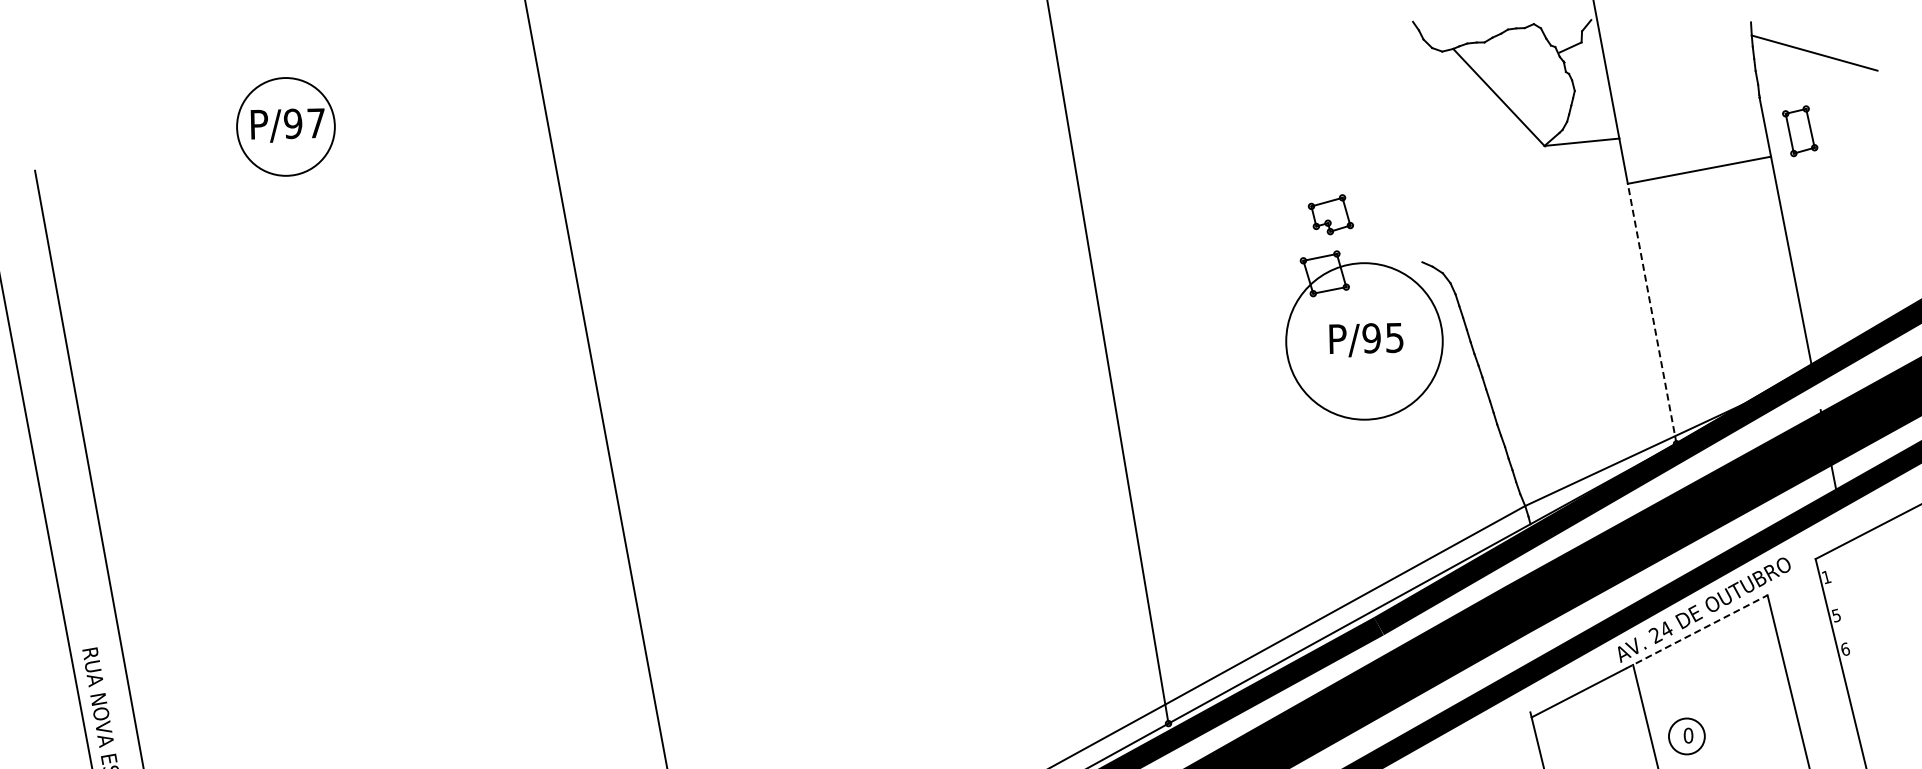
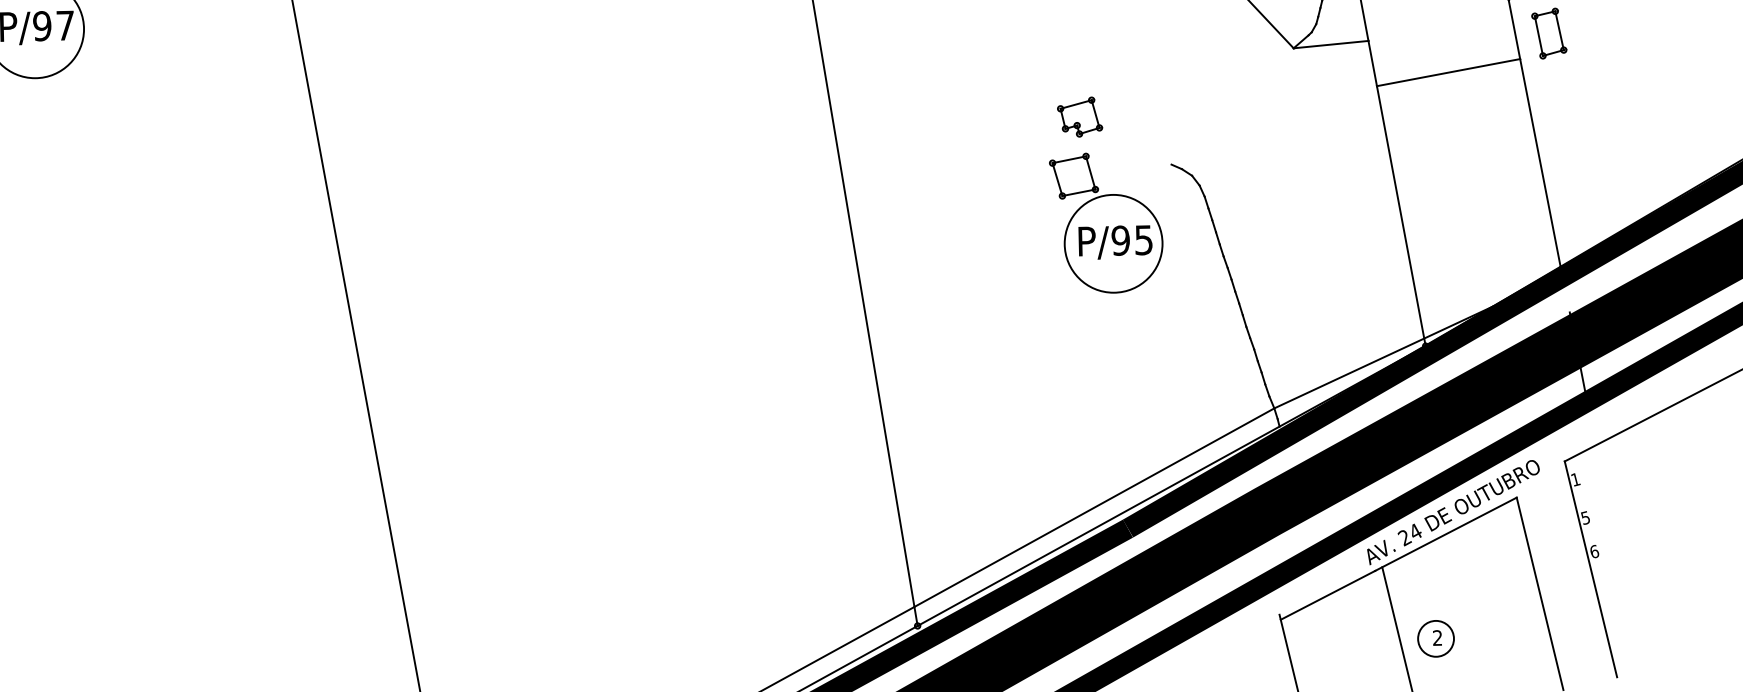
line: (1652, 313) -> (1401, 215), dashed -> solid
circle: (1364, 341) -> (1113, 243), size x0.62
line: (1696, 631) -> (1445, 533), dashed -> solid
text: (1688, 735) -> (1437, 637), 0 -> 2

